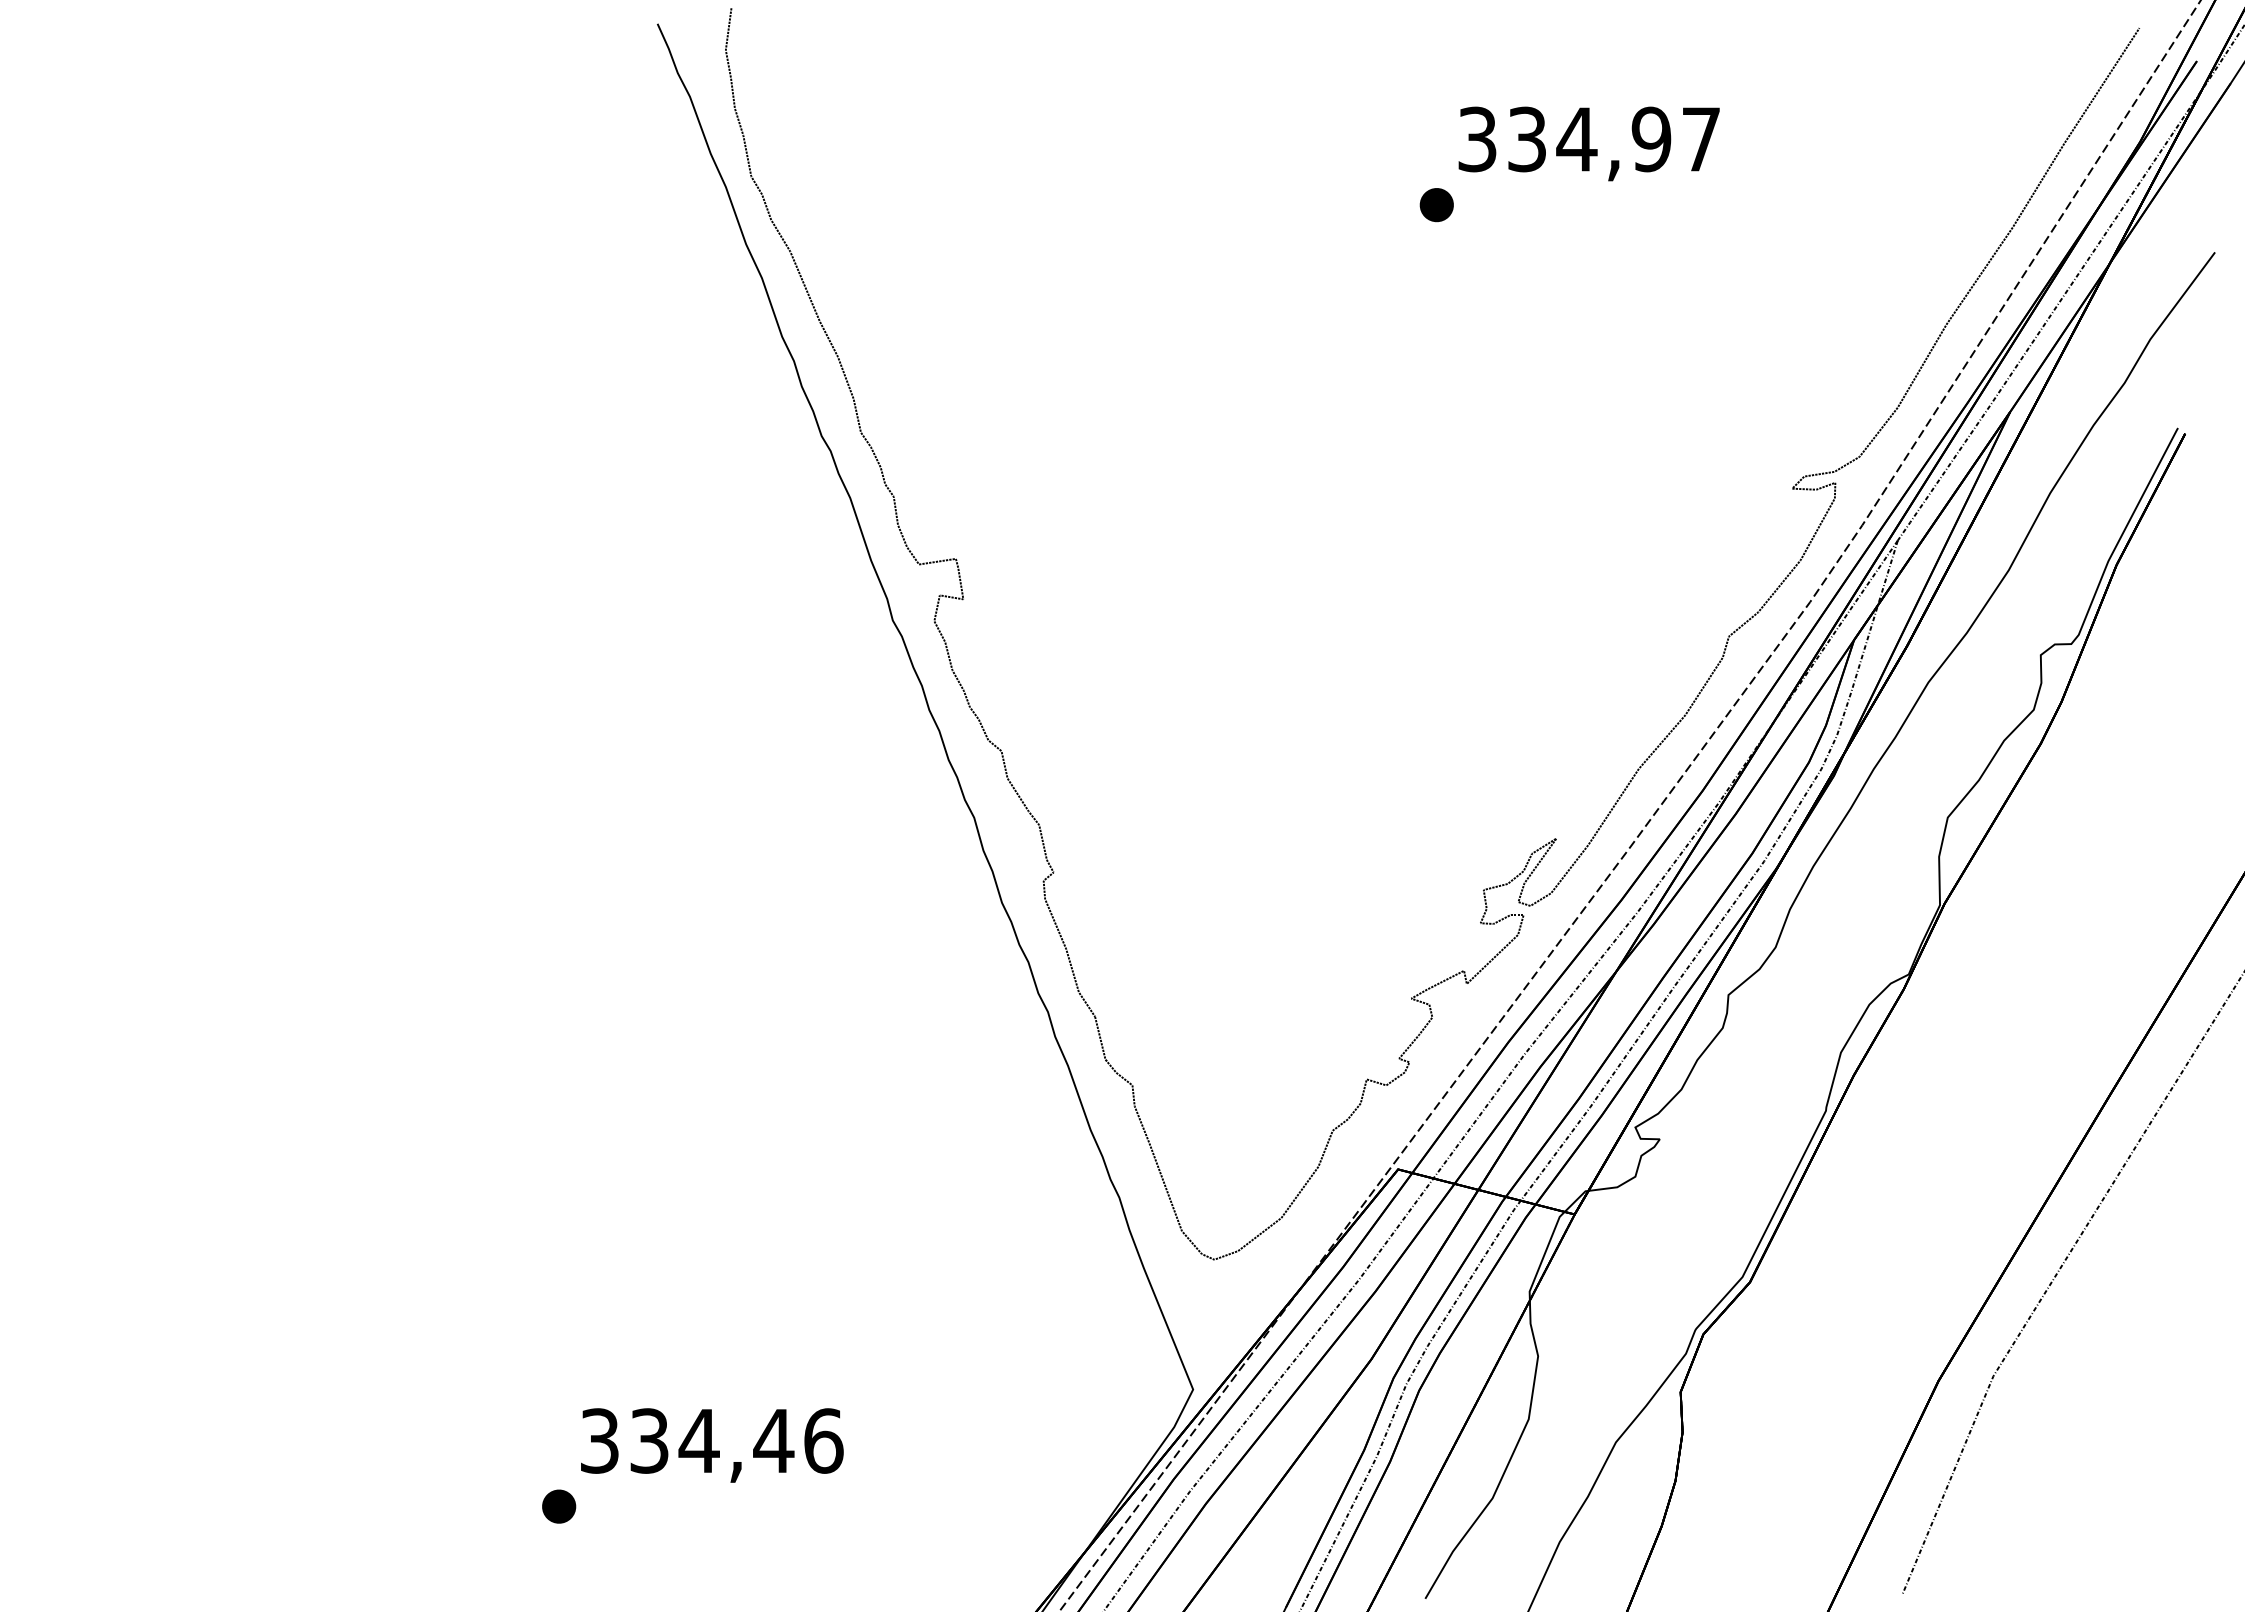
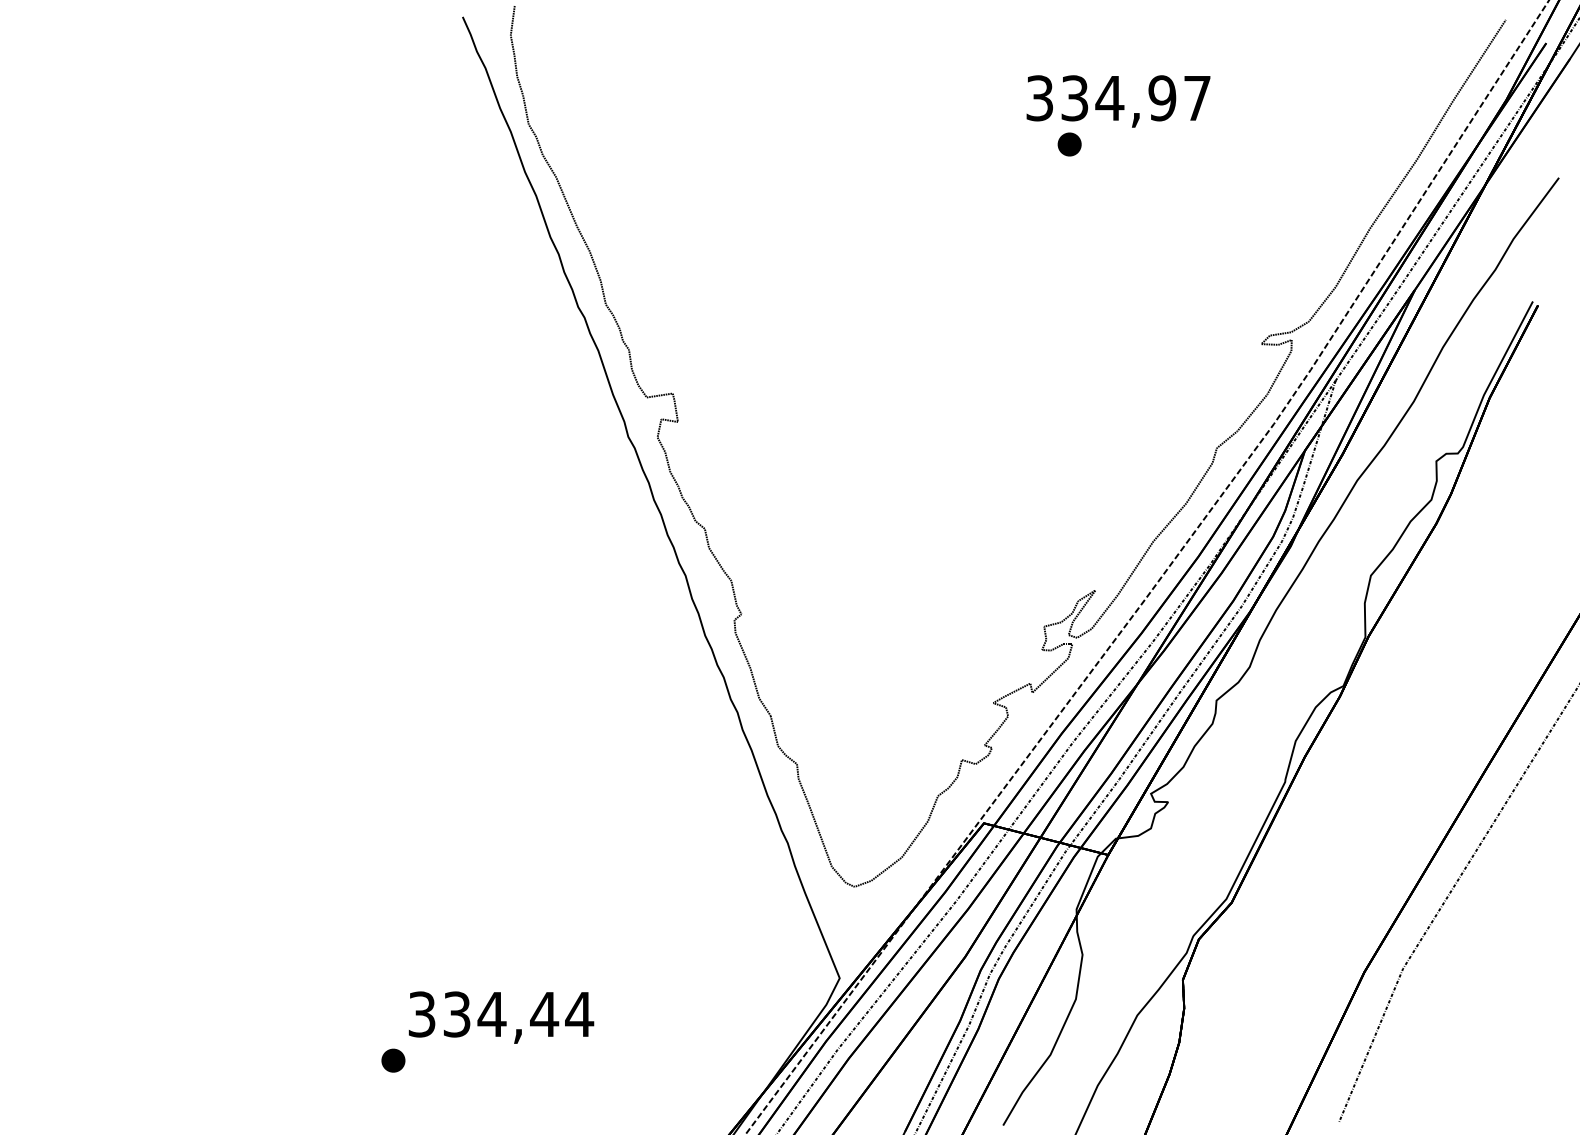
part: (1436, 205) -> (1069, 144), moved
text: (823, 1440) -> (579, 1014), 334,46 -> 334,44

